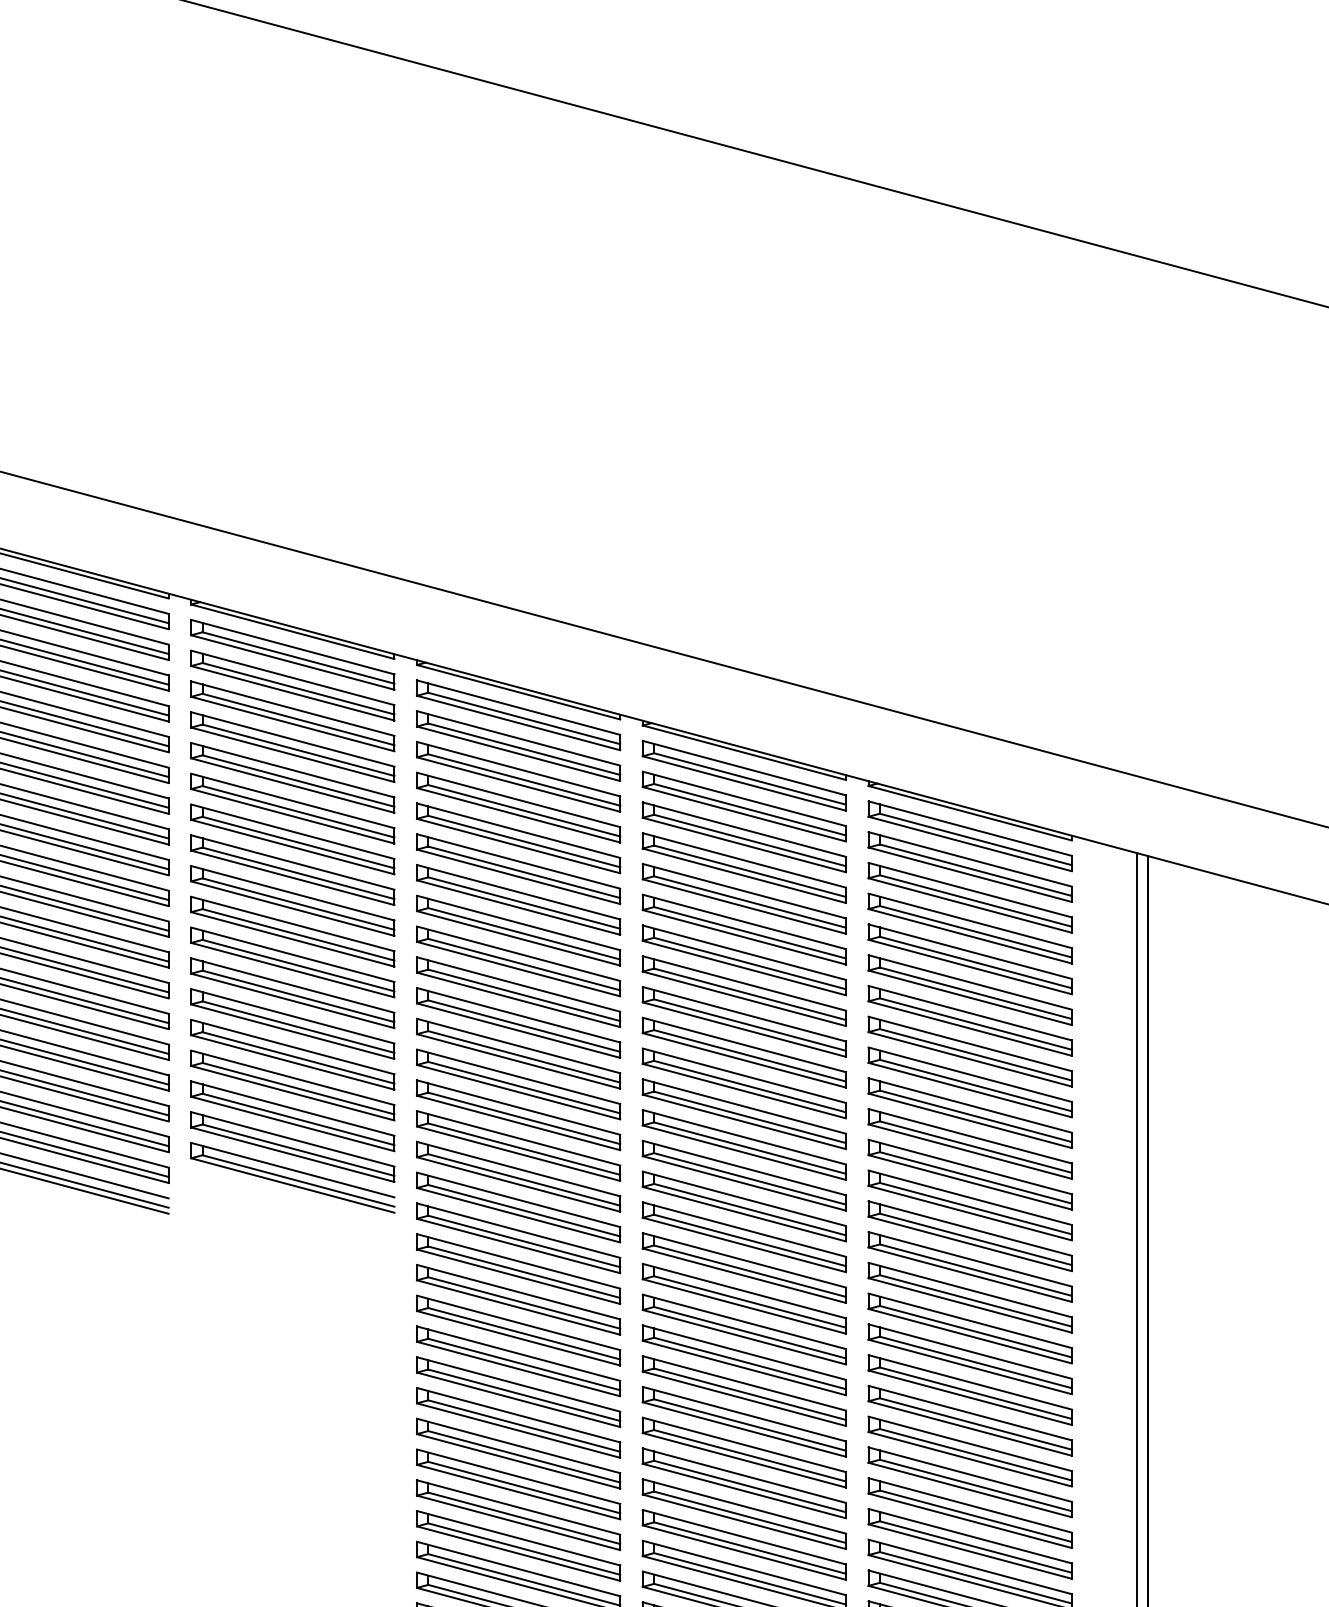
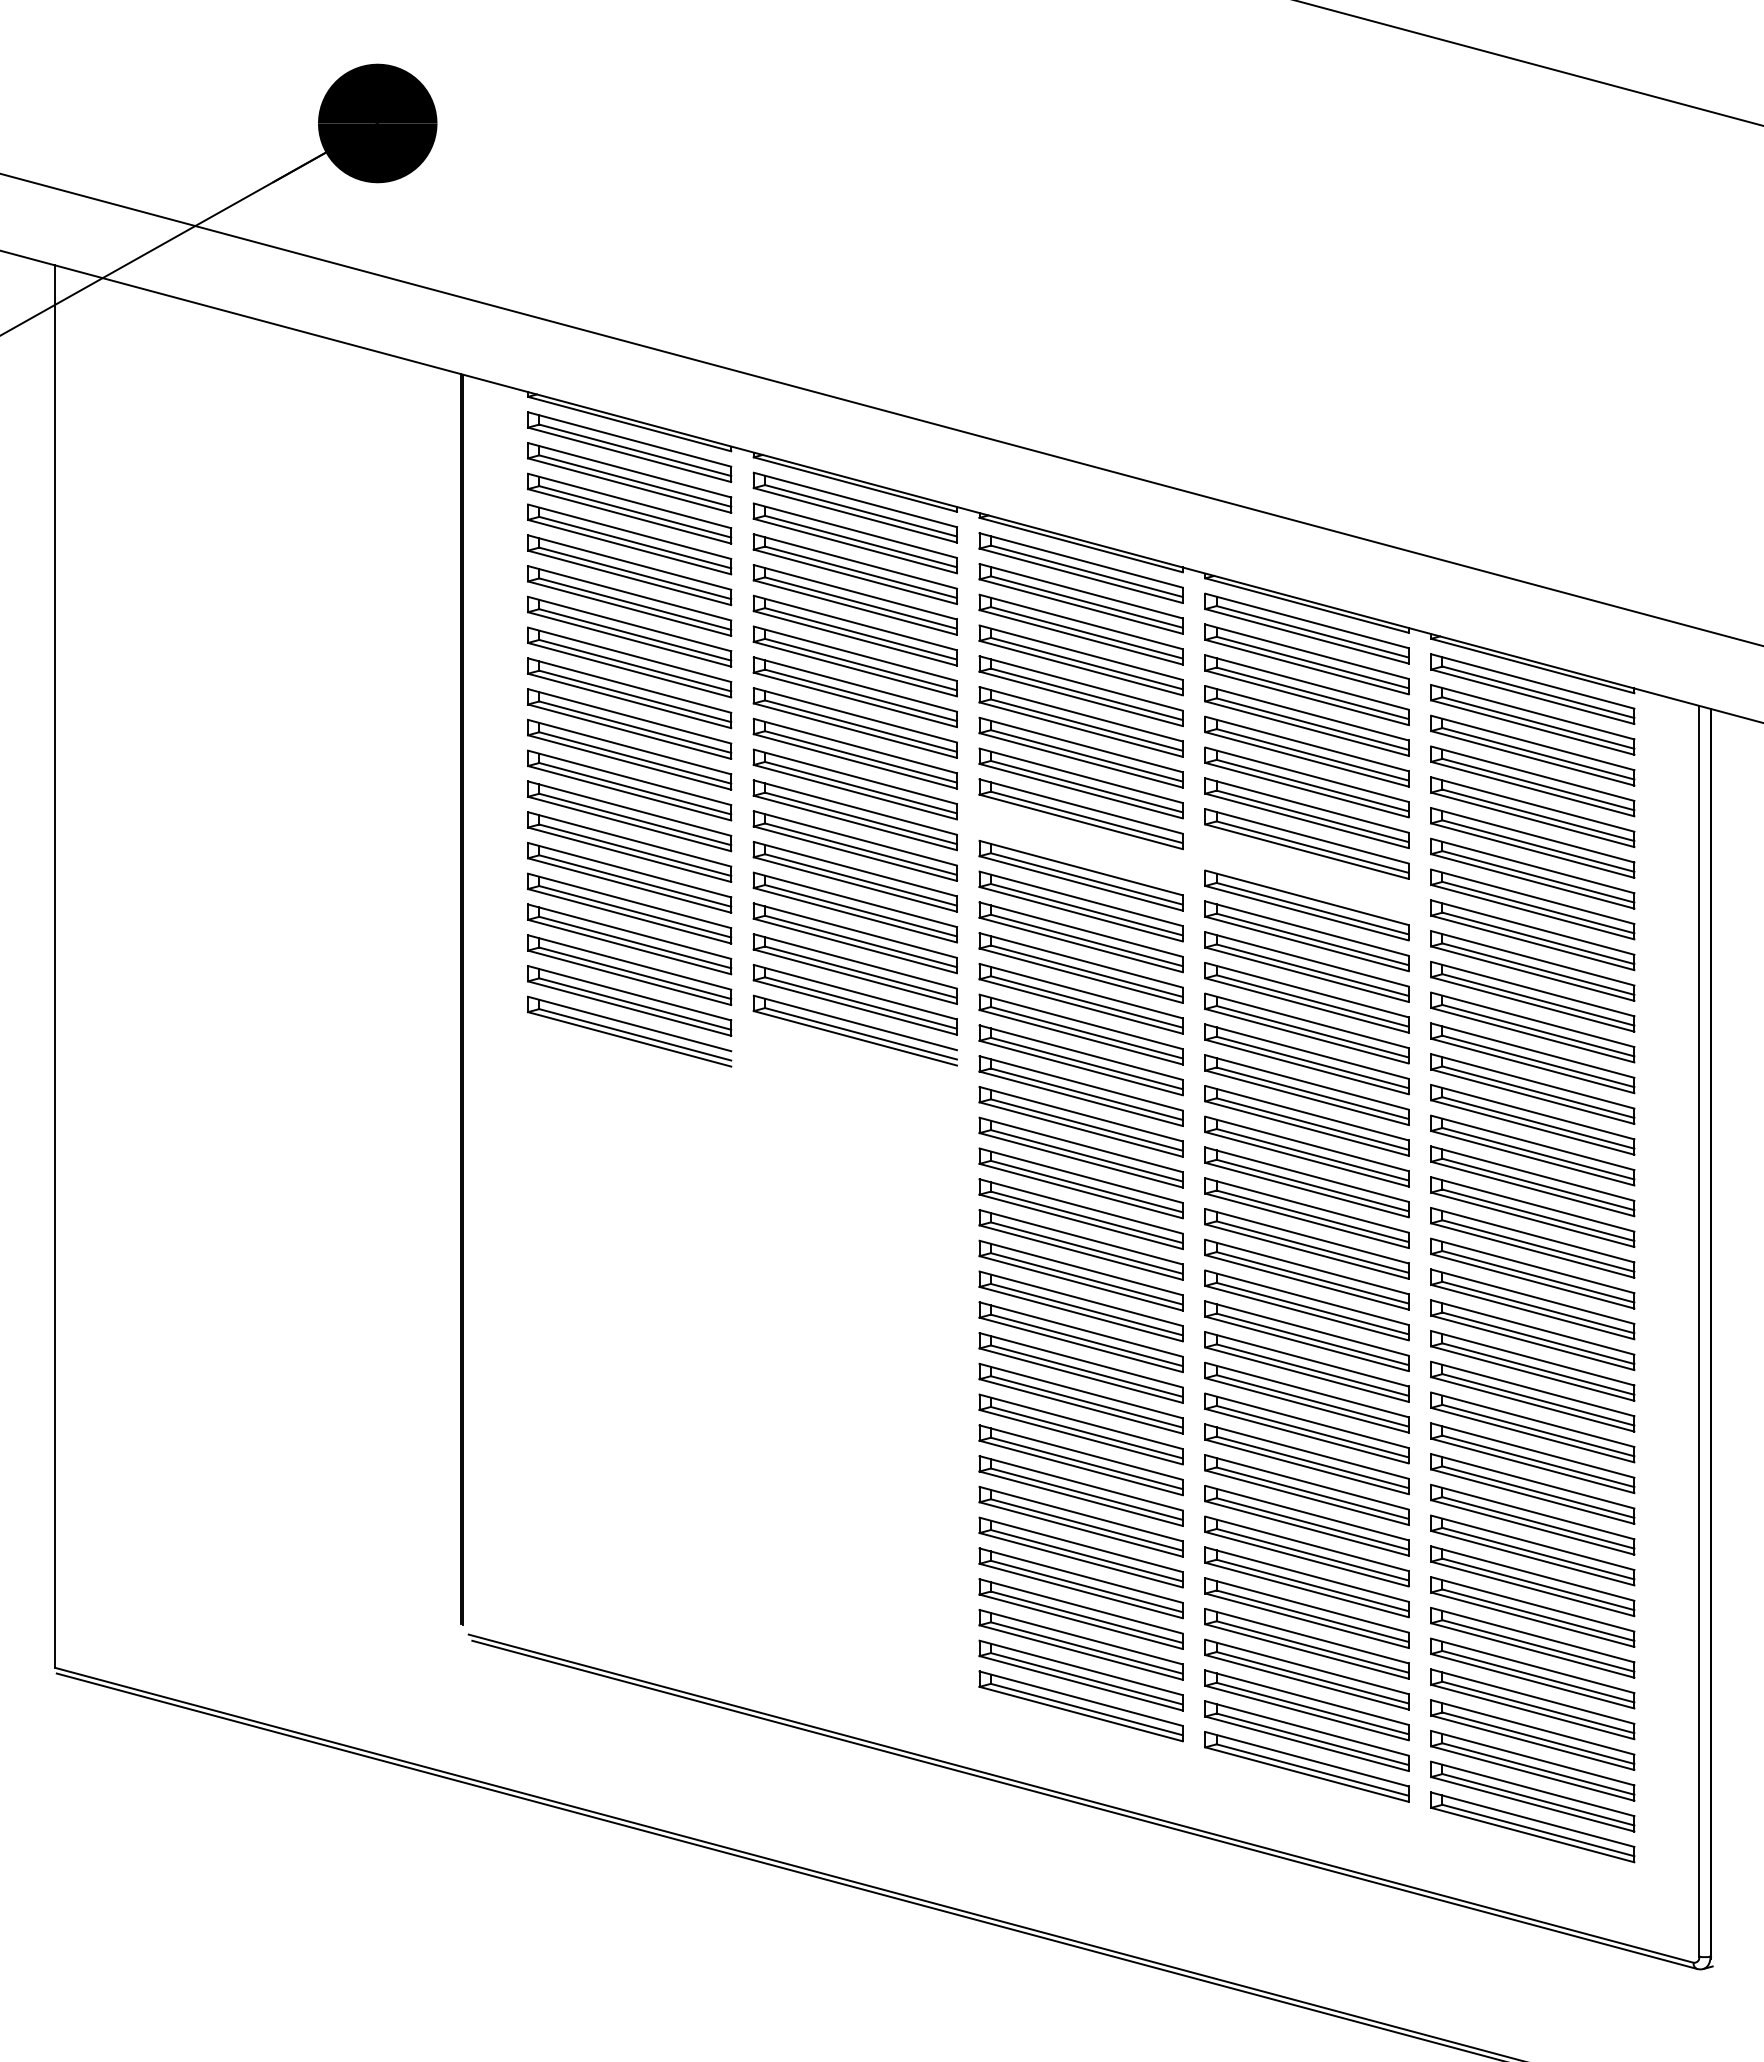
part: (517, 991) -> (1080, 844), removed
part: (743, 1021) -> (1306, 874), removed

